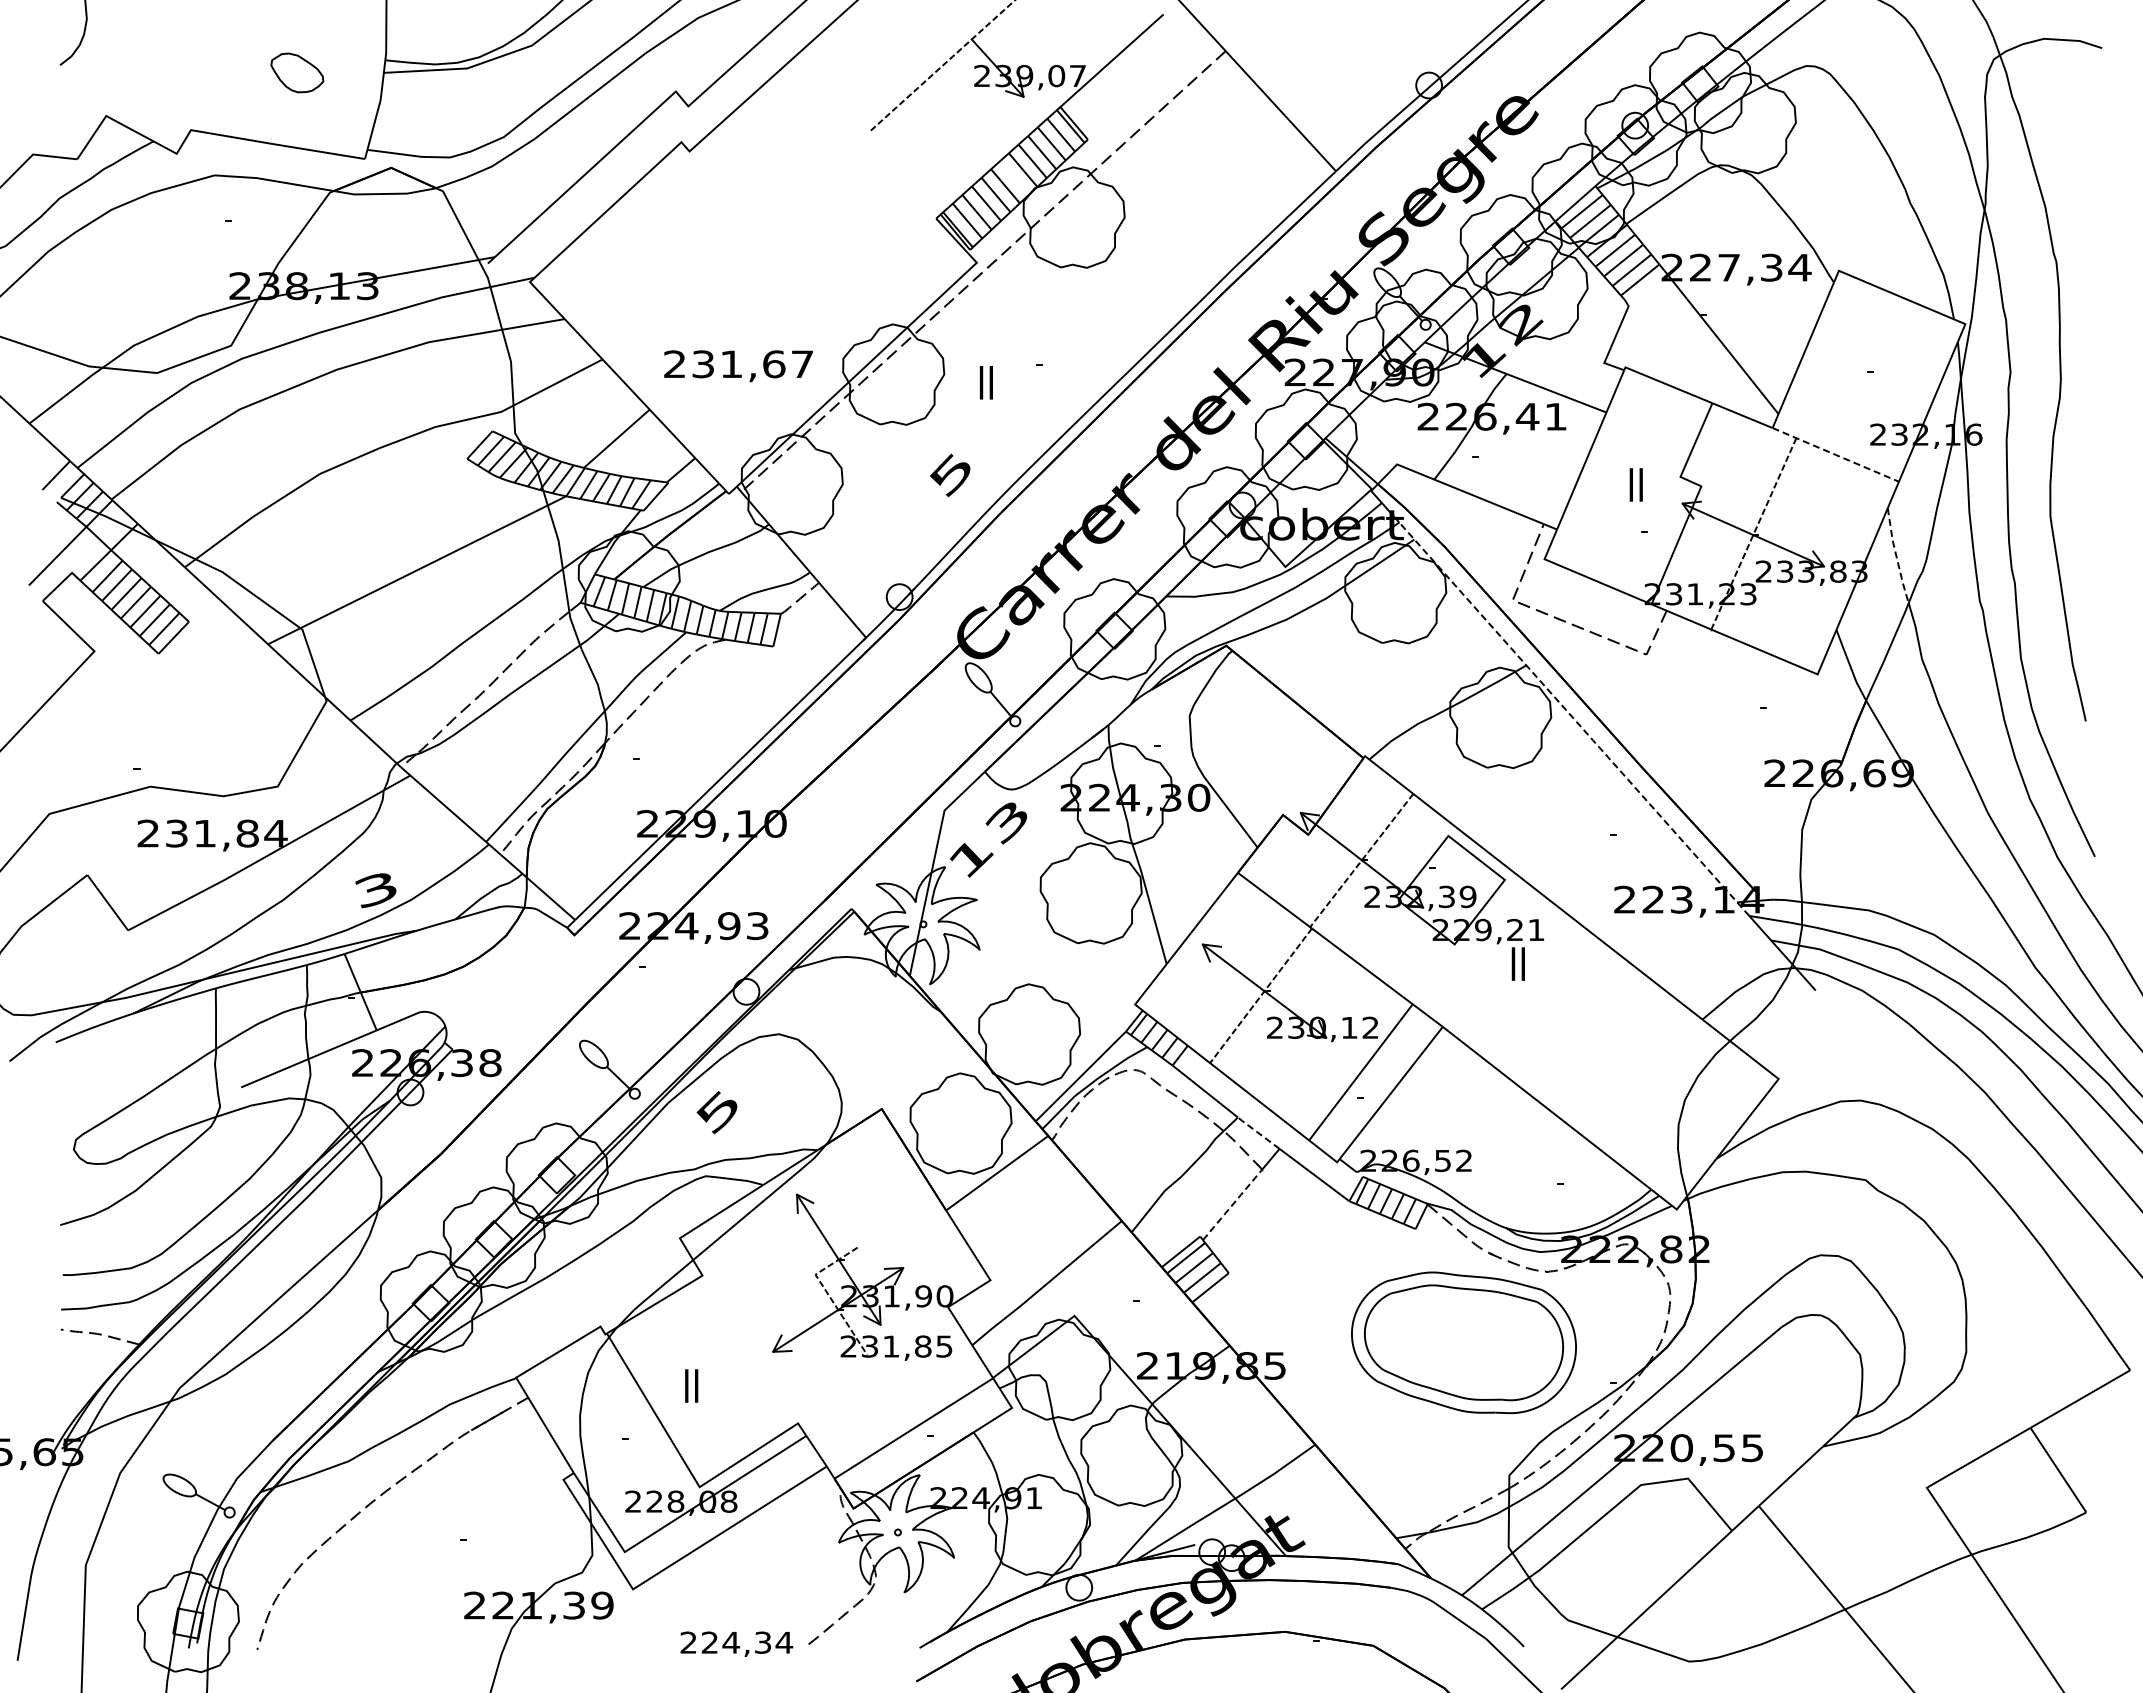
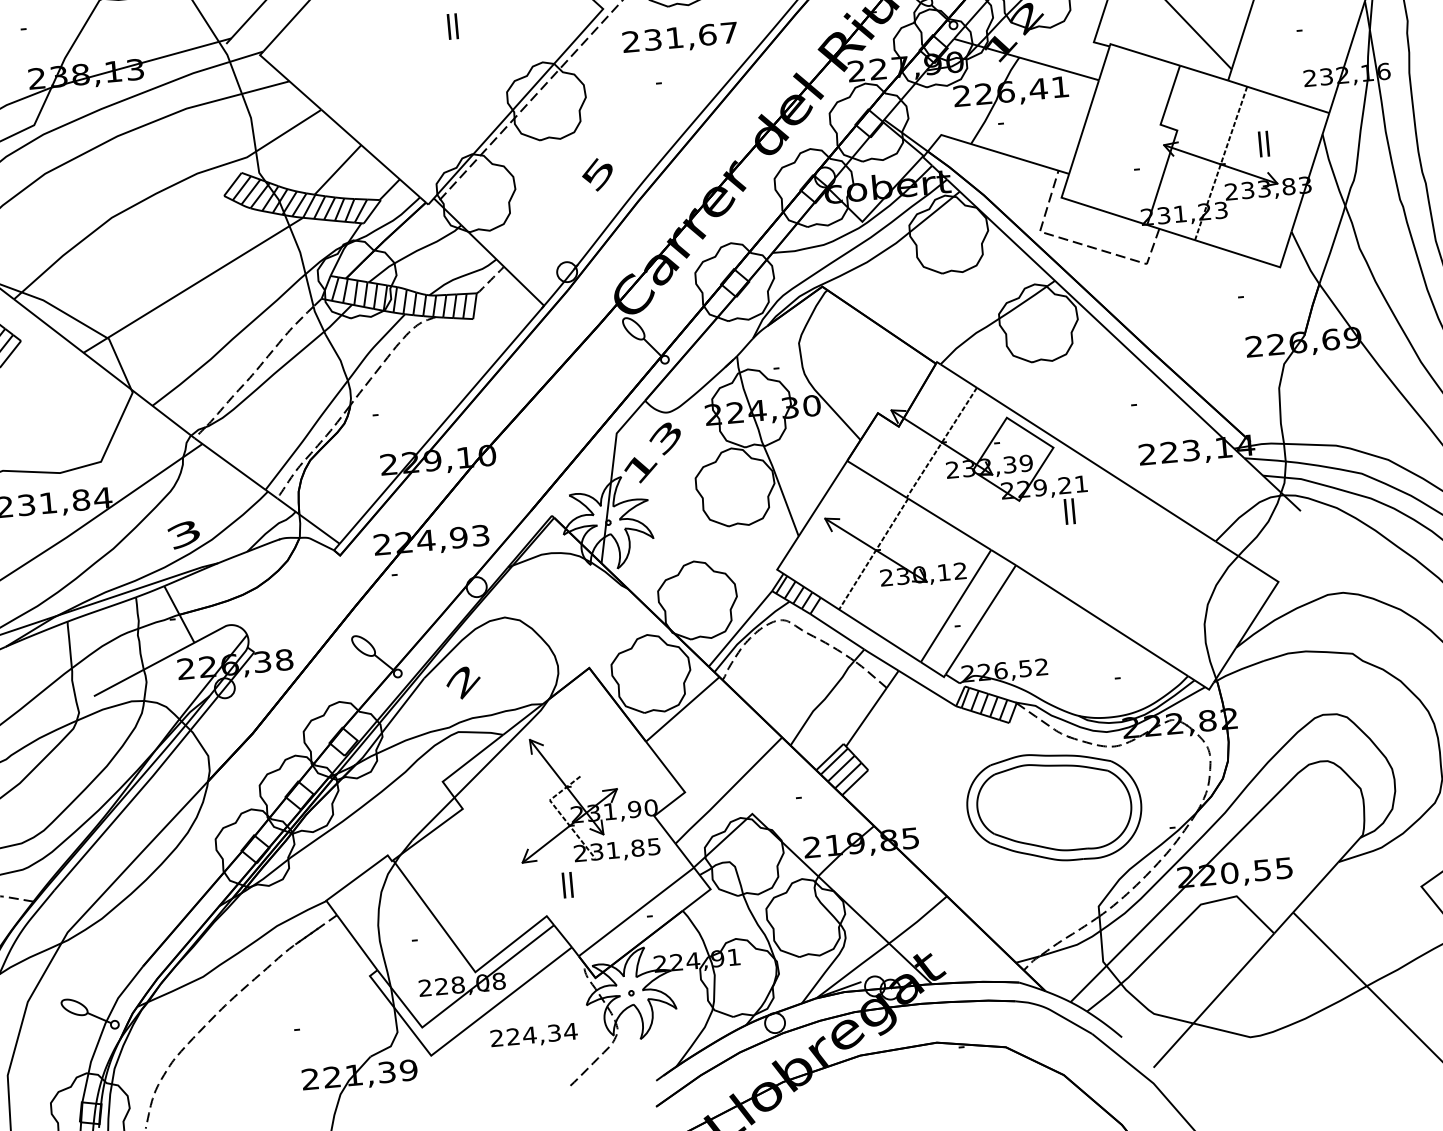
text: (738, 366) -> (680, 39), moved
text: (985, 382) -> (452, 26), moved
line: (1835, 454) -> (1278, 96), dashed -> solid
text: (1635, 484) -> (1263, 143), moved
line: (1896, 556) -> (1332, 170), dashed -> solid
line: (1574, 719) -> (1095, 319), dashed -> solid
text: (718, 1112) -> (463, 682), 5 -> 2
line: (1258, 1132) -> (881, 659), dashed -> solid
line: (1233, 1204) -> (867, 716), dashed -> solid
text: (691, 1385) -> (567, 884), moved
text: (736, 1643) -> (533, 1035), moved

